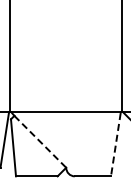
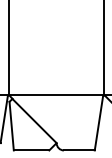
line: (40, 141) -> (34, 120), dashed -> solid
line: (115, 145) -> (98, 124), dashed -> solid

